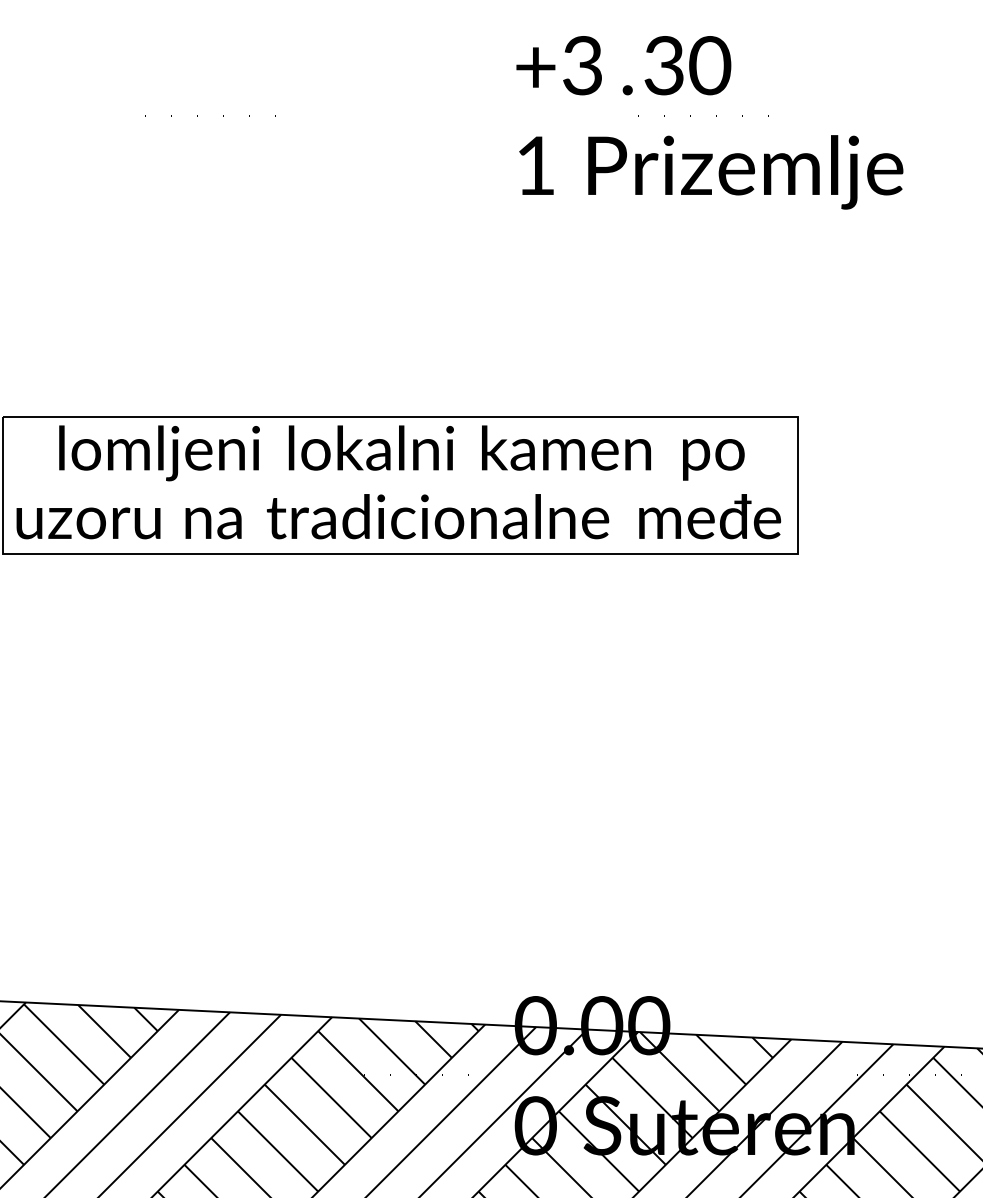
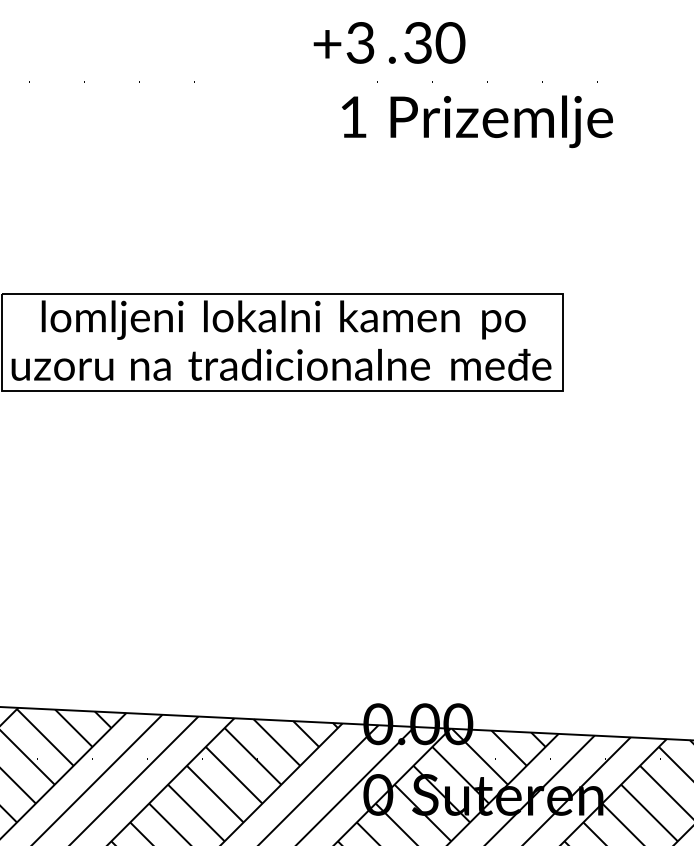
text: (623, 65) -> (389, 42), moved
text: (711, 172) -> (477, 121), moved

